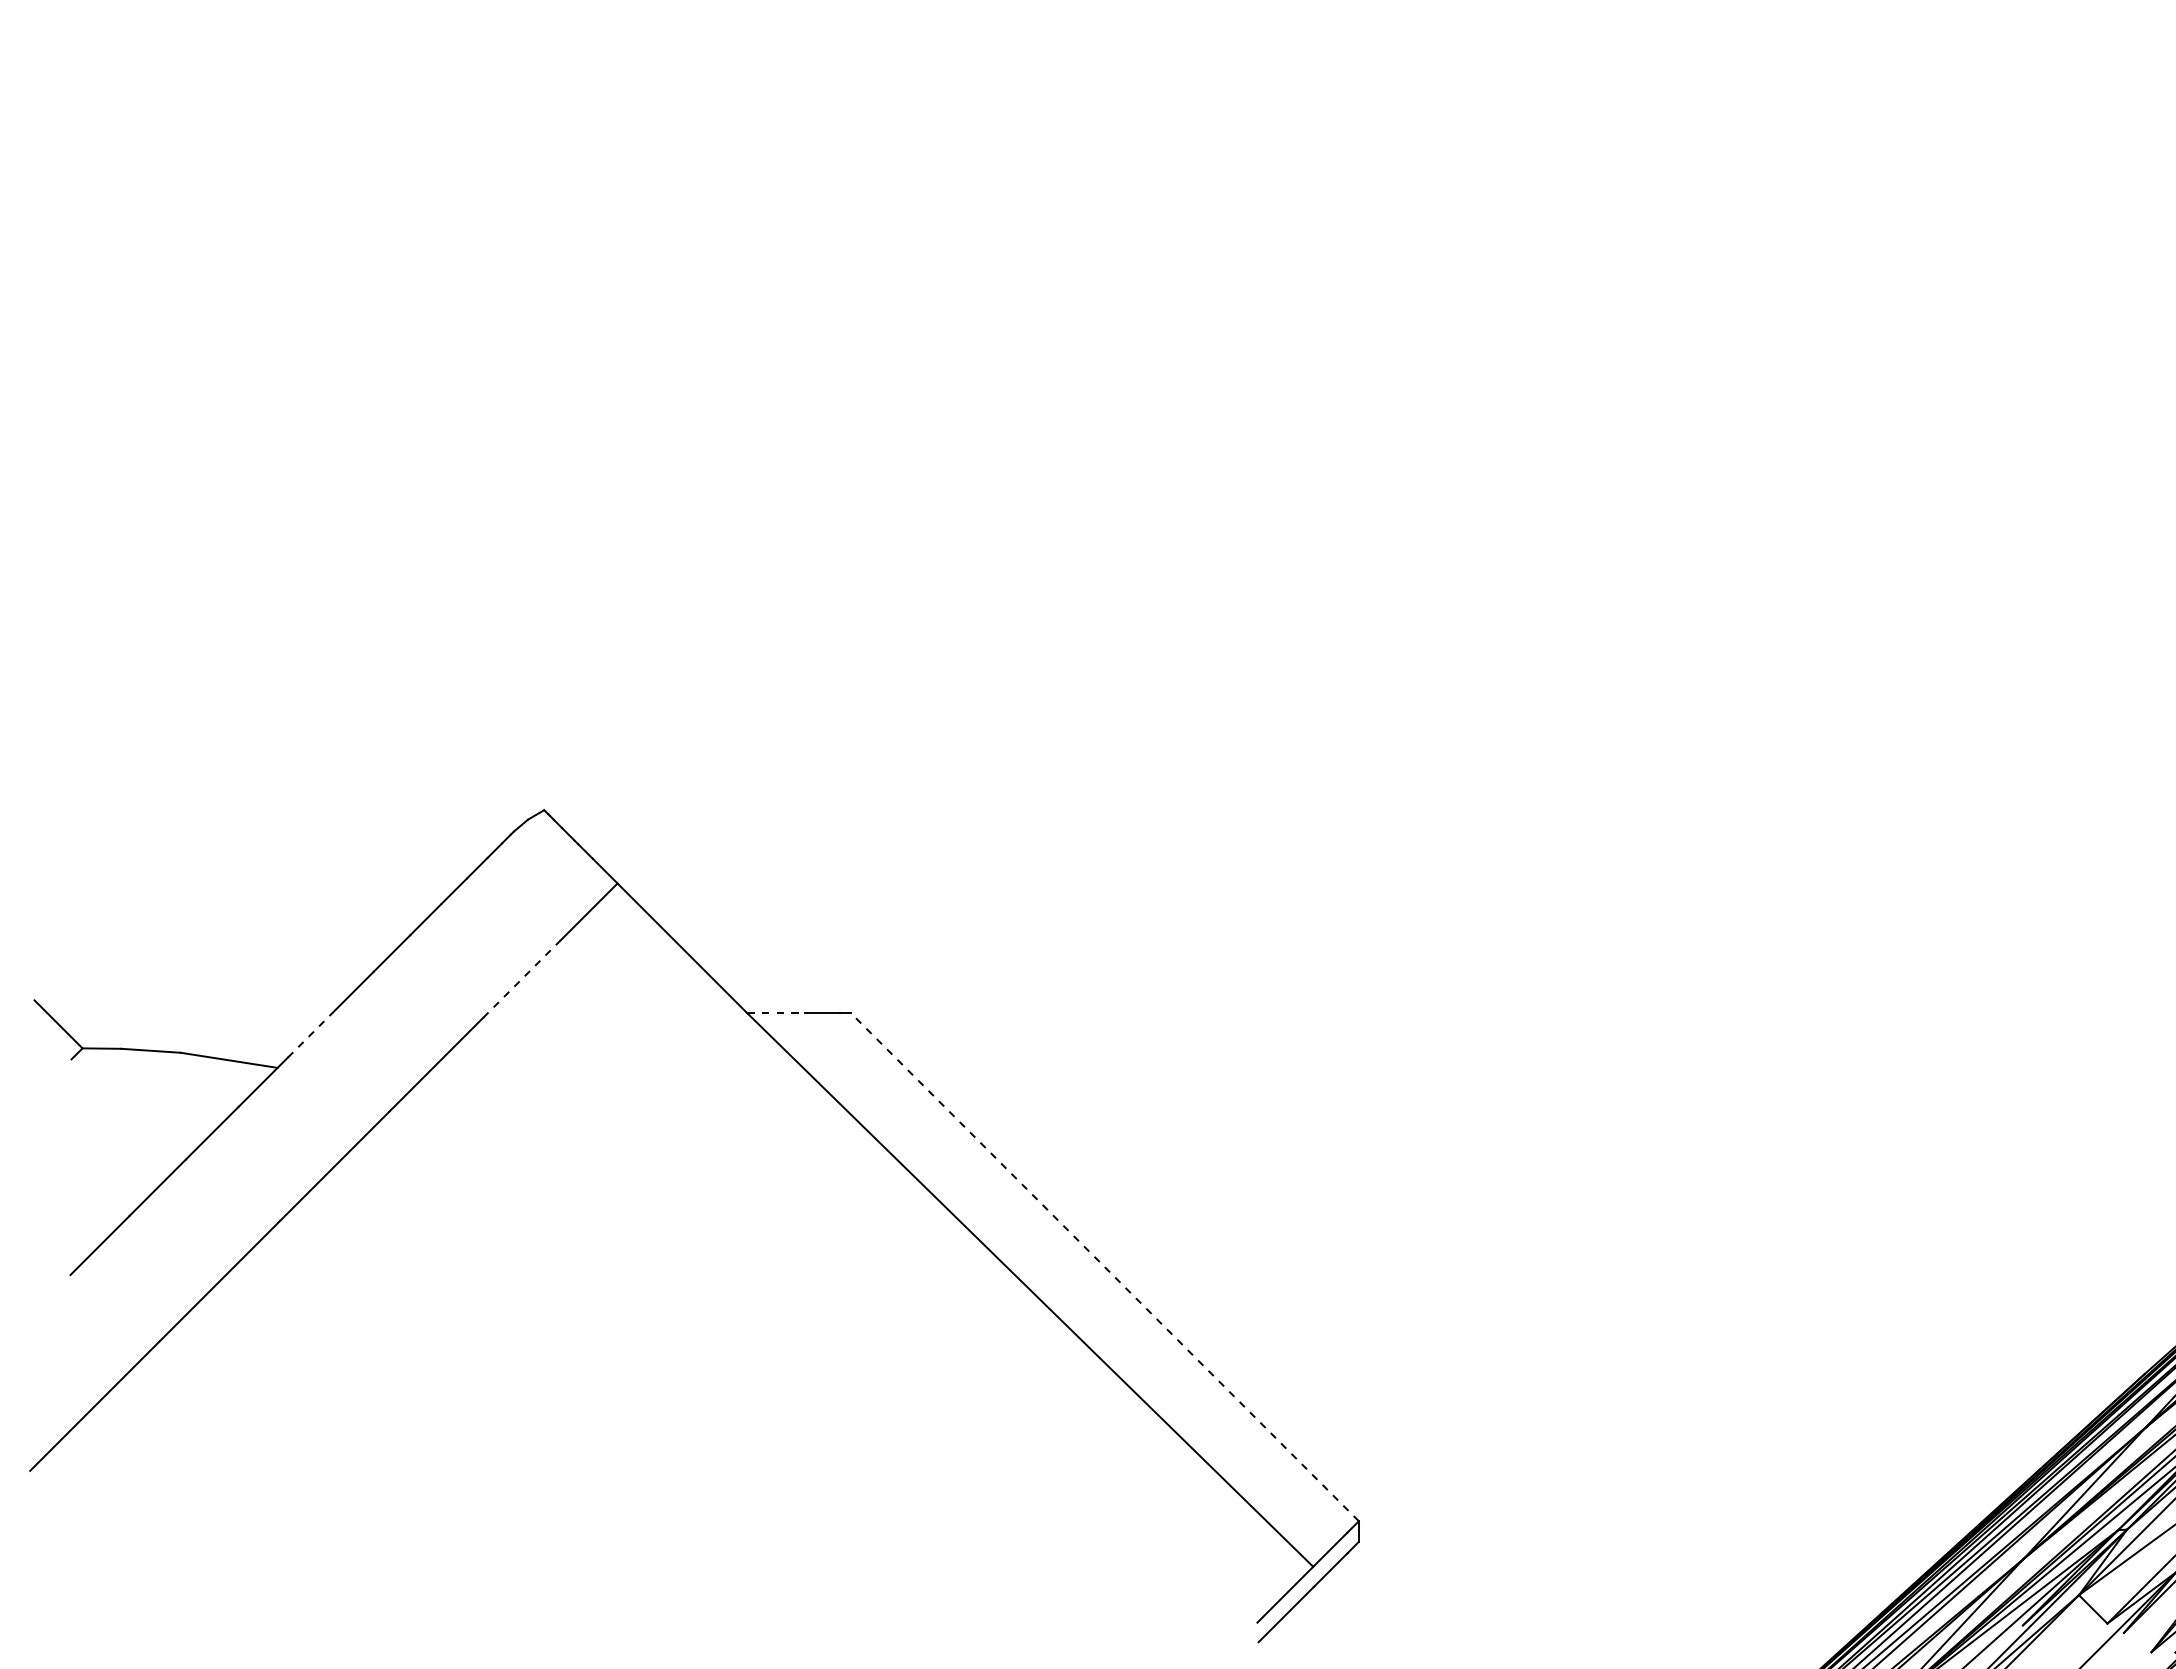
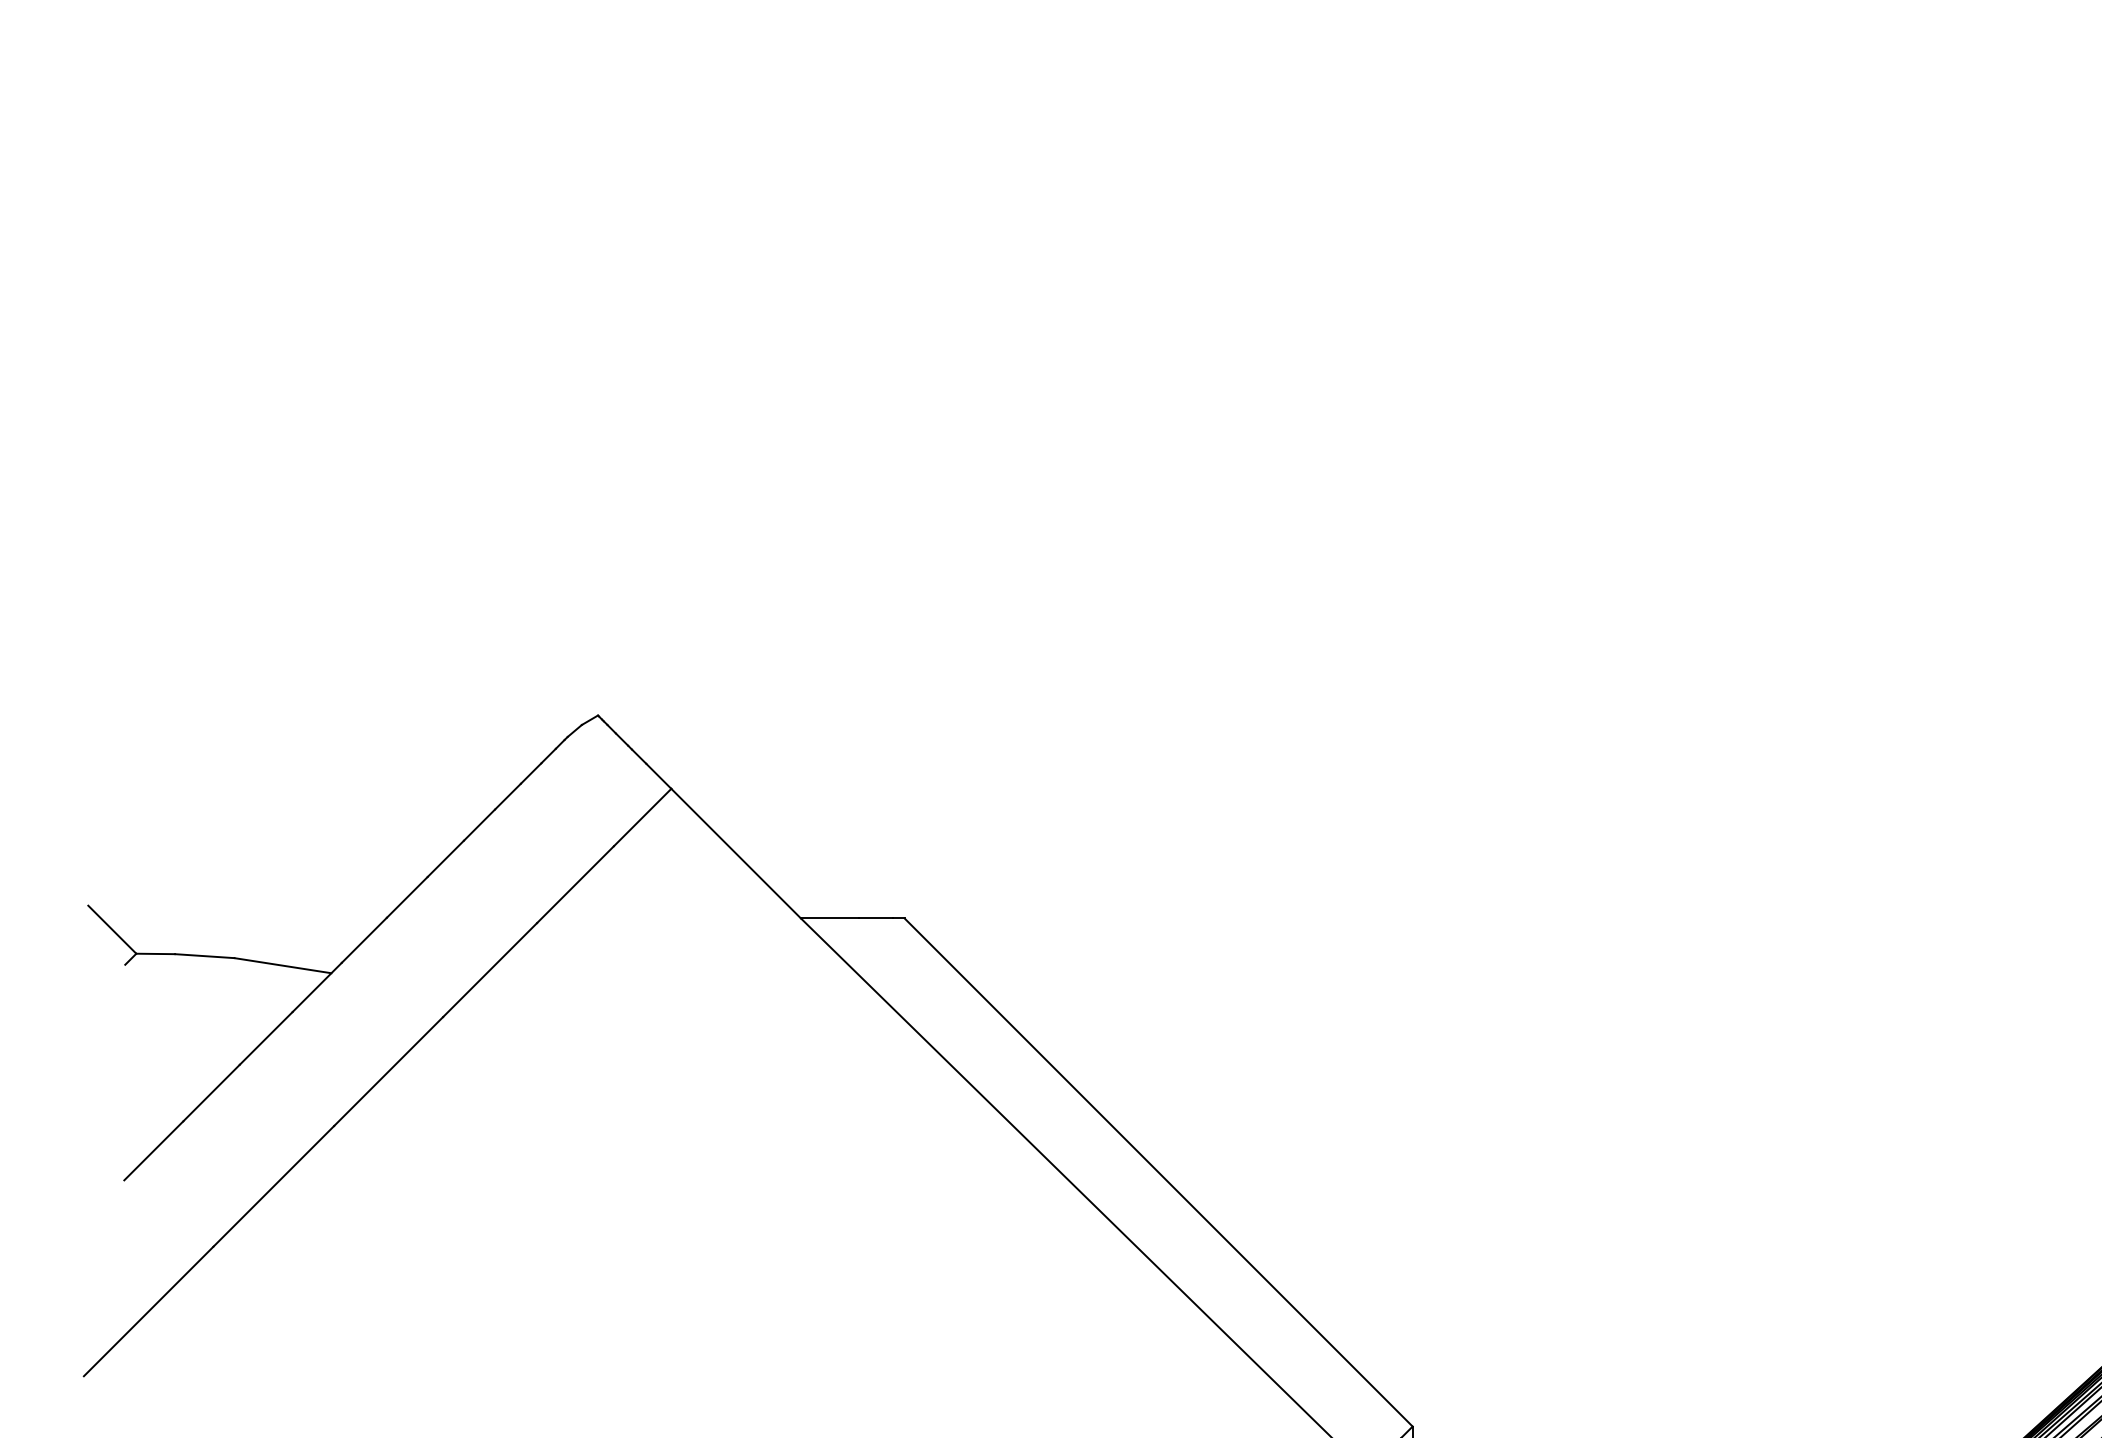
line: (522, 978) -> (576, 883), dashed -> solid
line: (776, 1013) -> (830, 918), dashed -> solid
line: (310, 1034) -> (364, 939), dashed -> solid
line: (1104, 1266) -> (1158, 1171), dashed -> solid

